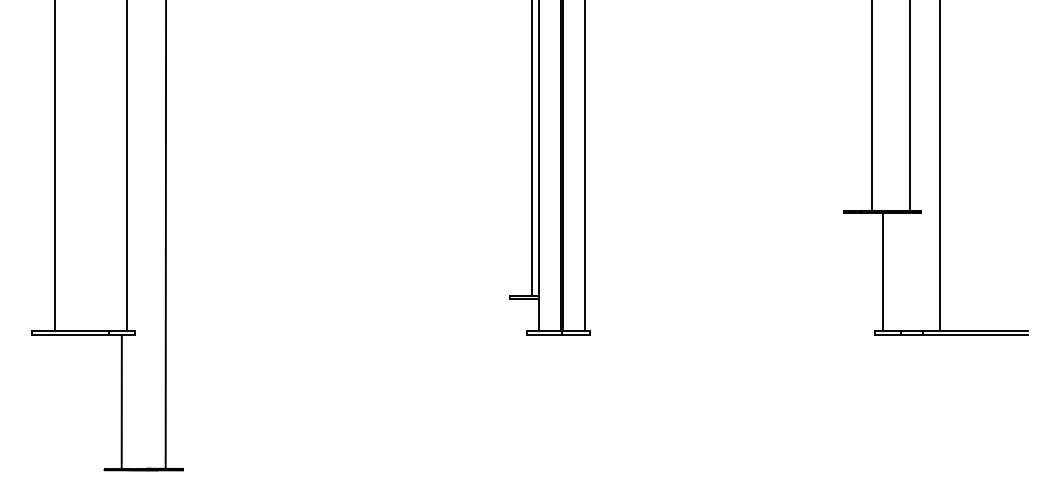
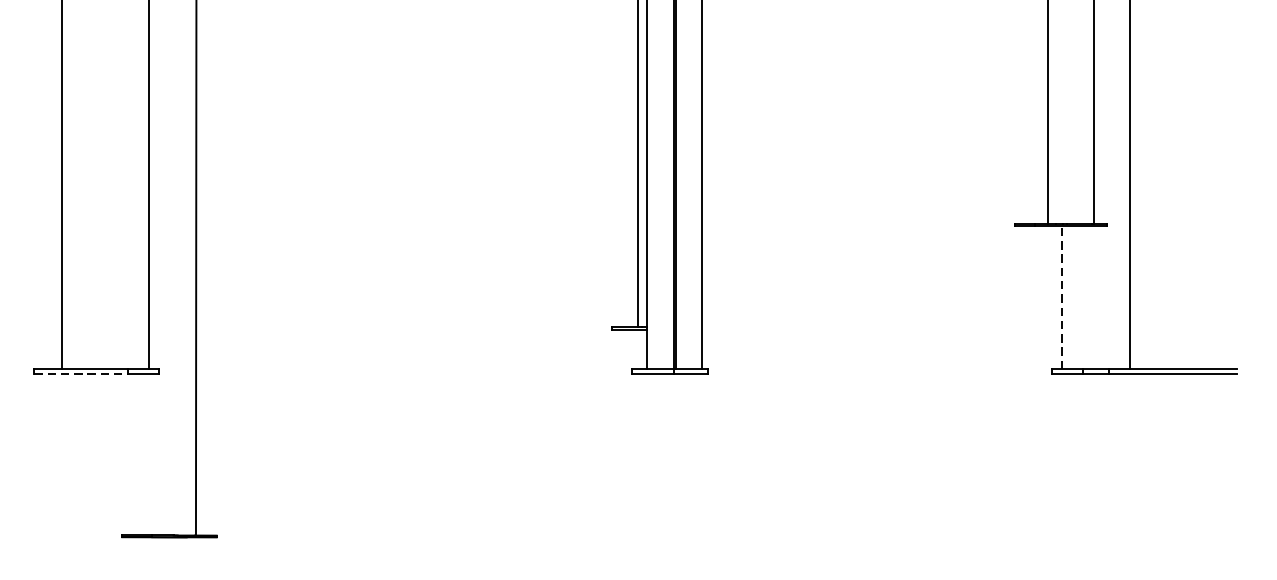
line: (883, 271) -> (1062, 297), solid -> dashed
line: (70, 335) -> (81, 374), solid -> dashed
line: (121, 401) -> (142, 454), removed

